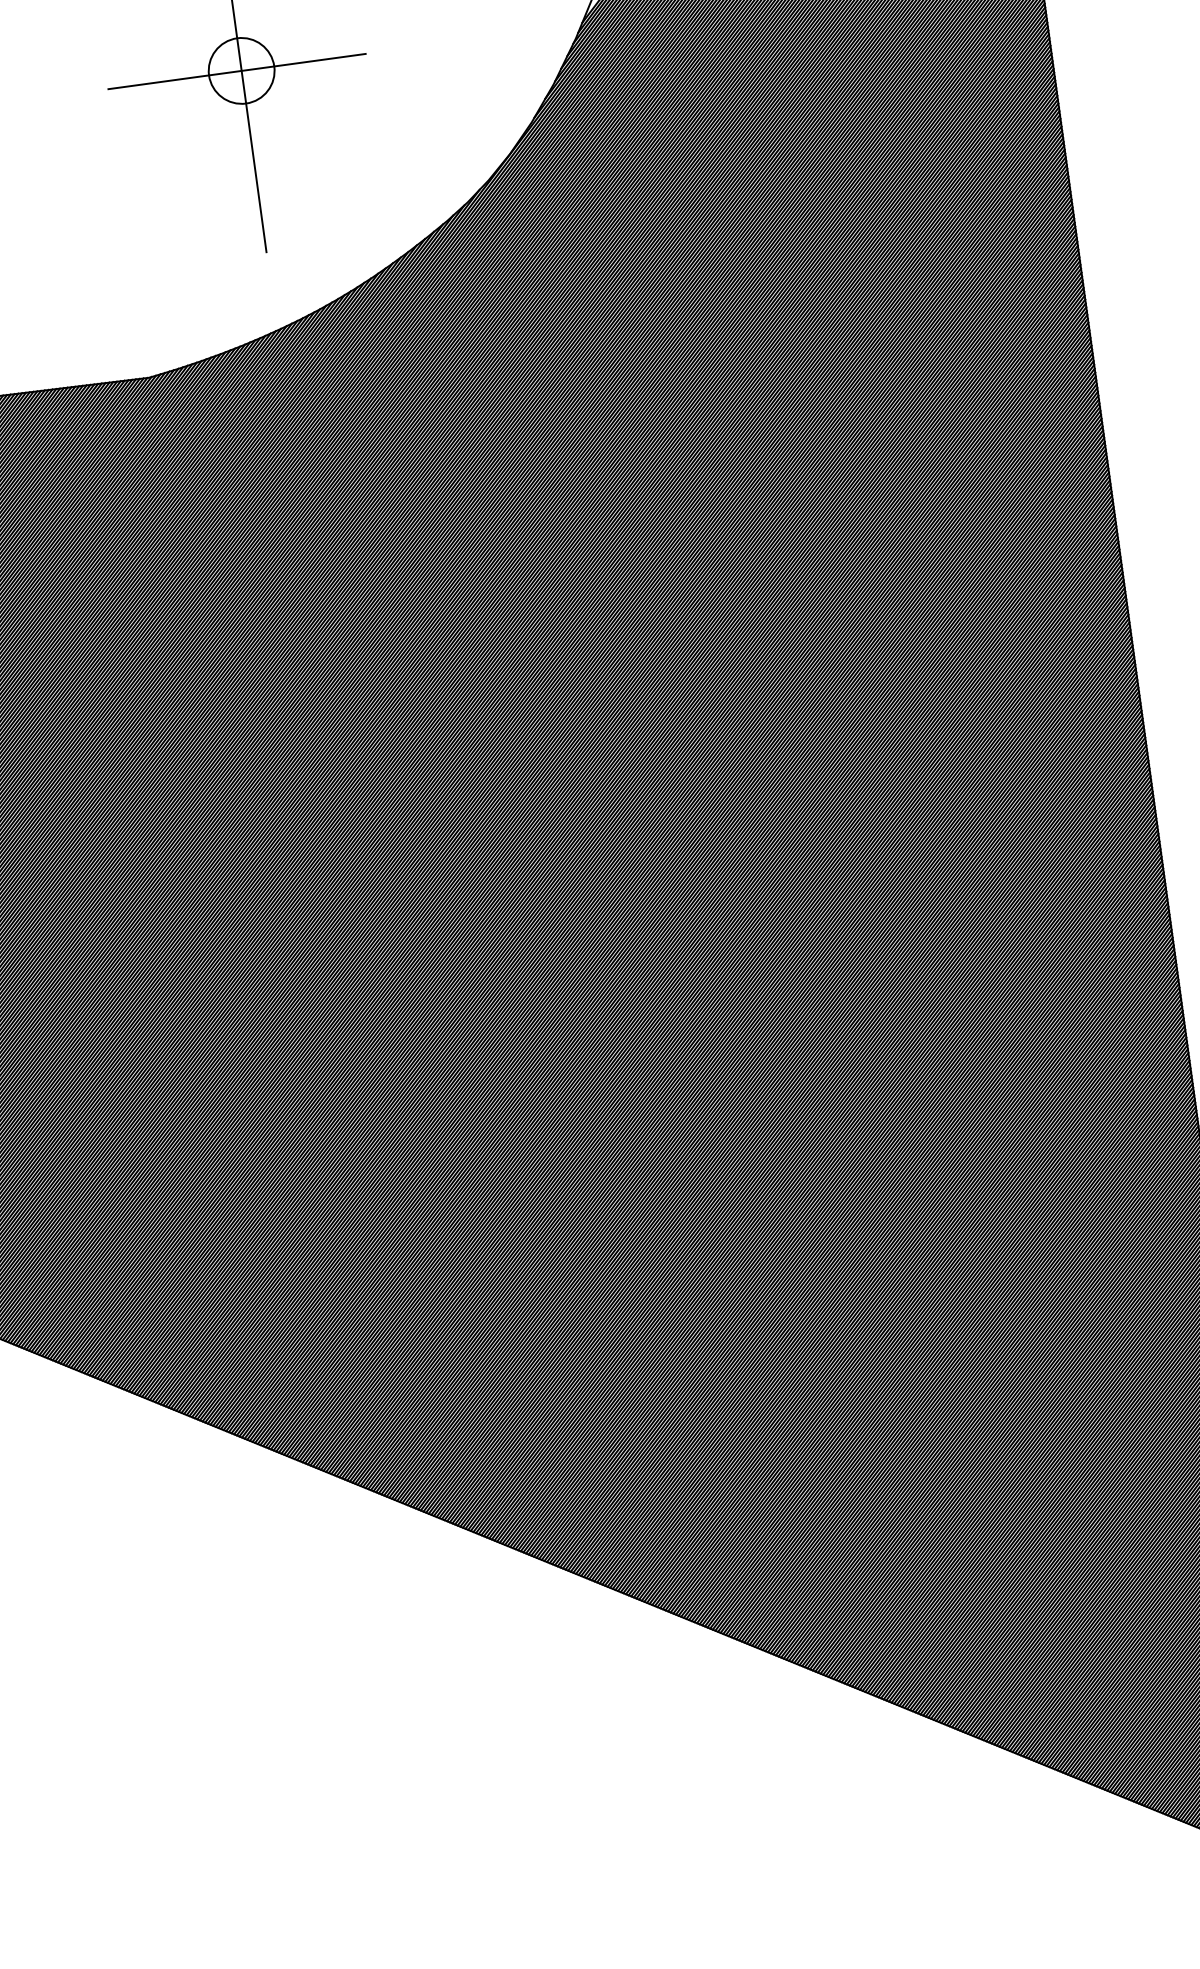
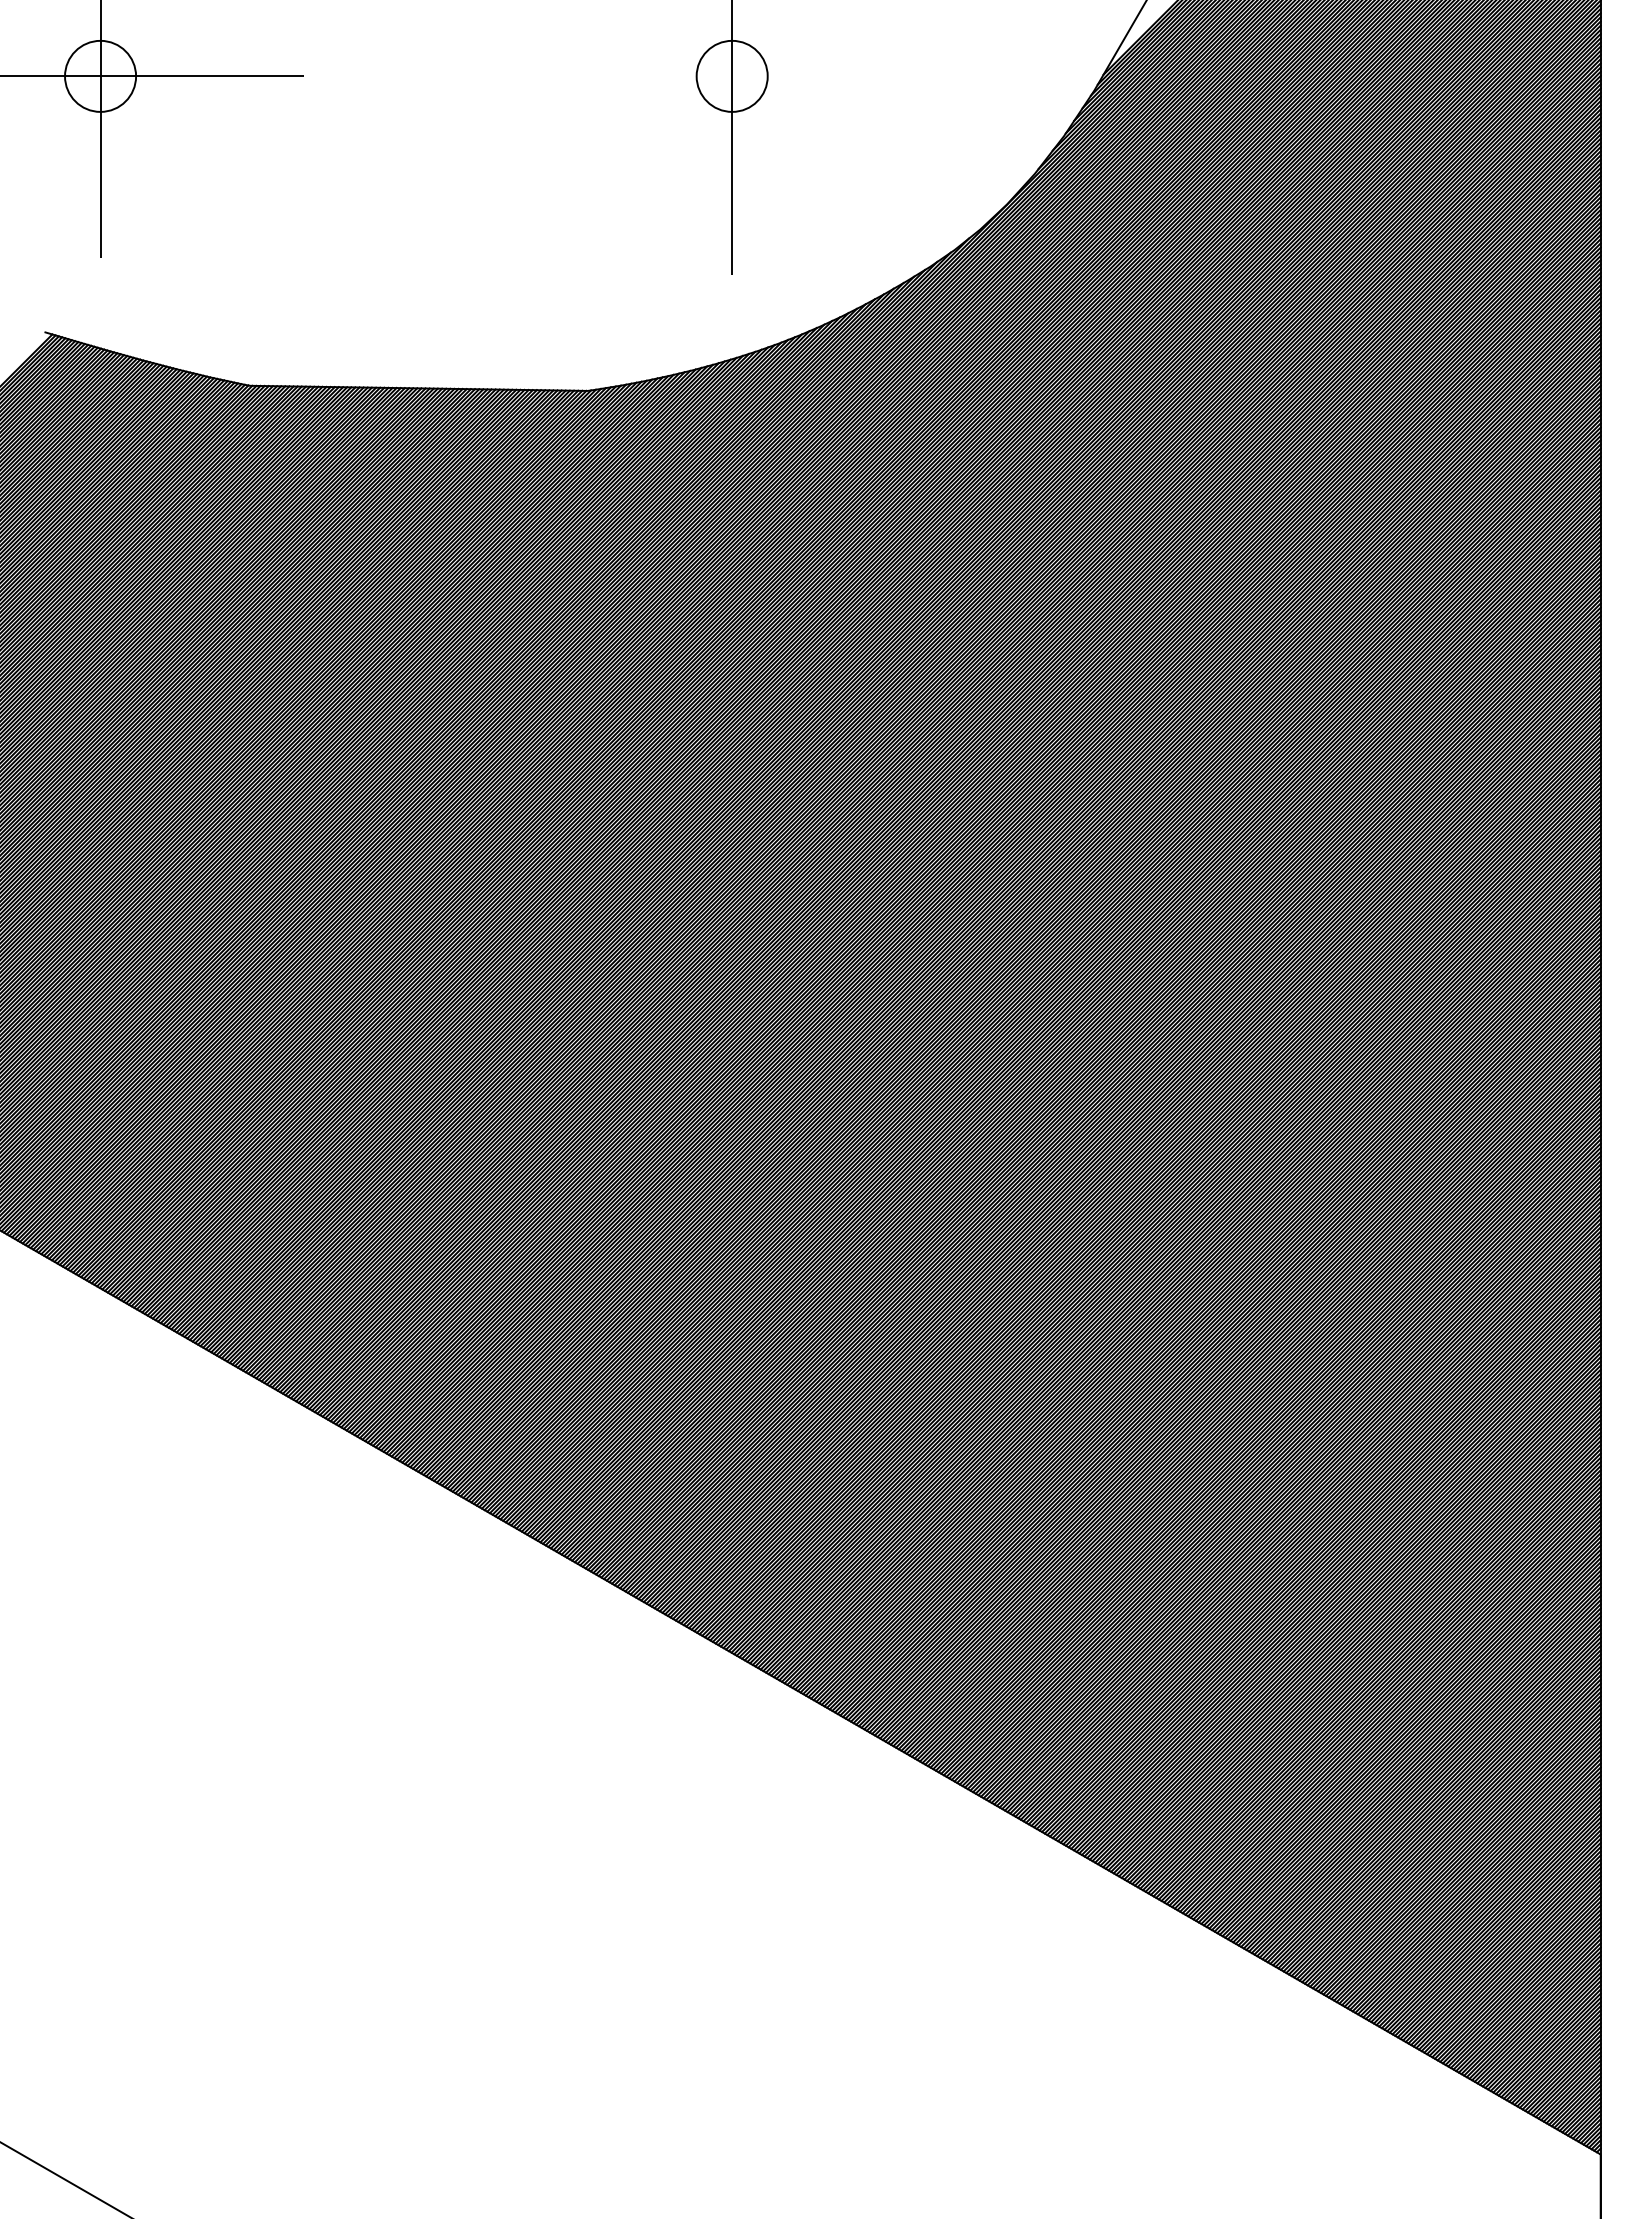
line: (237, 71) -> (727, 76), removed

